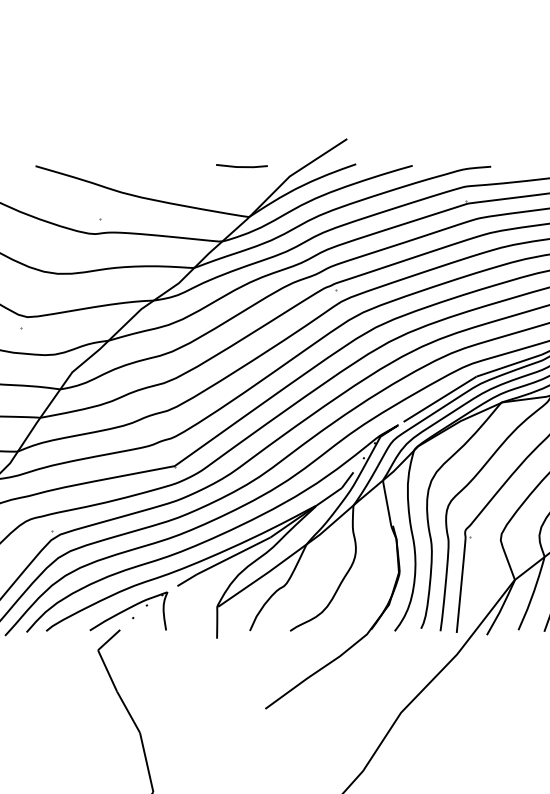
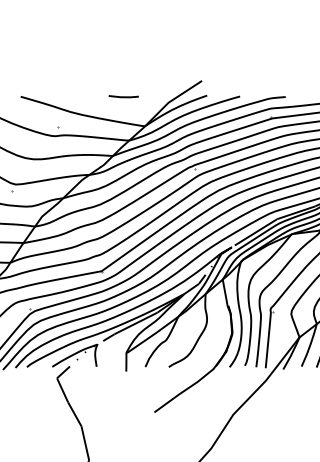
line: (241, 165) -> (123, 96), moved

